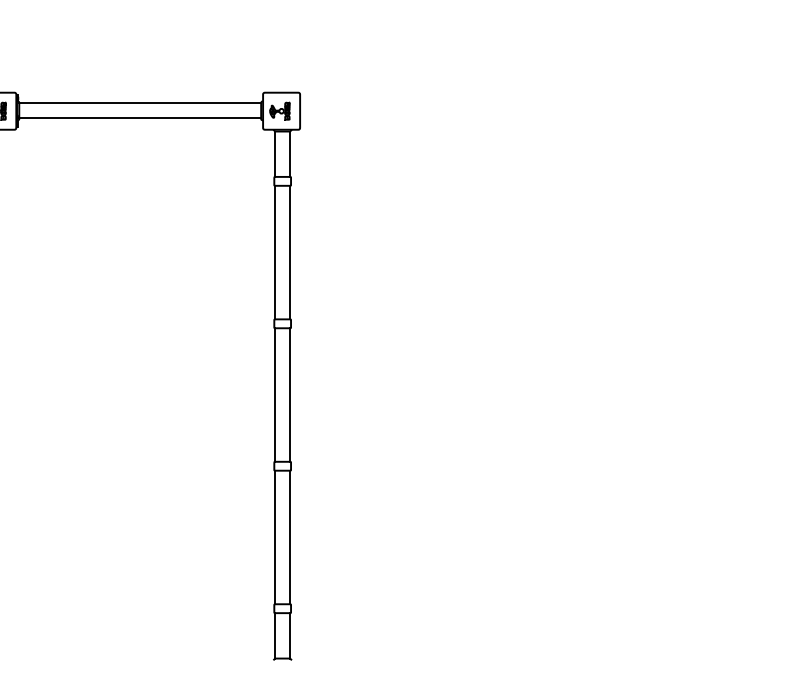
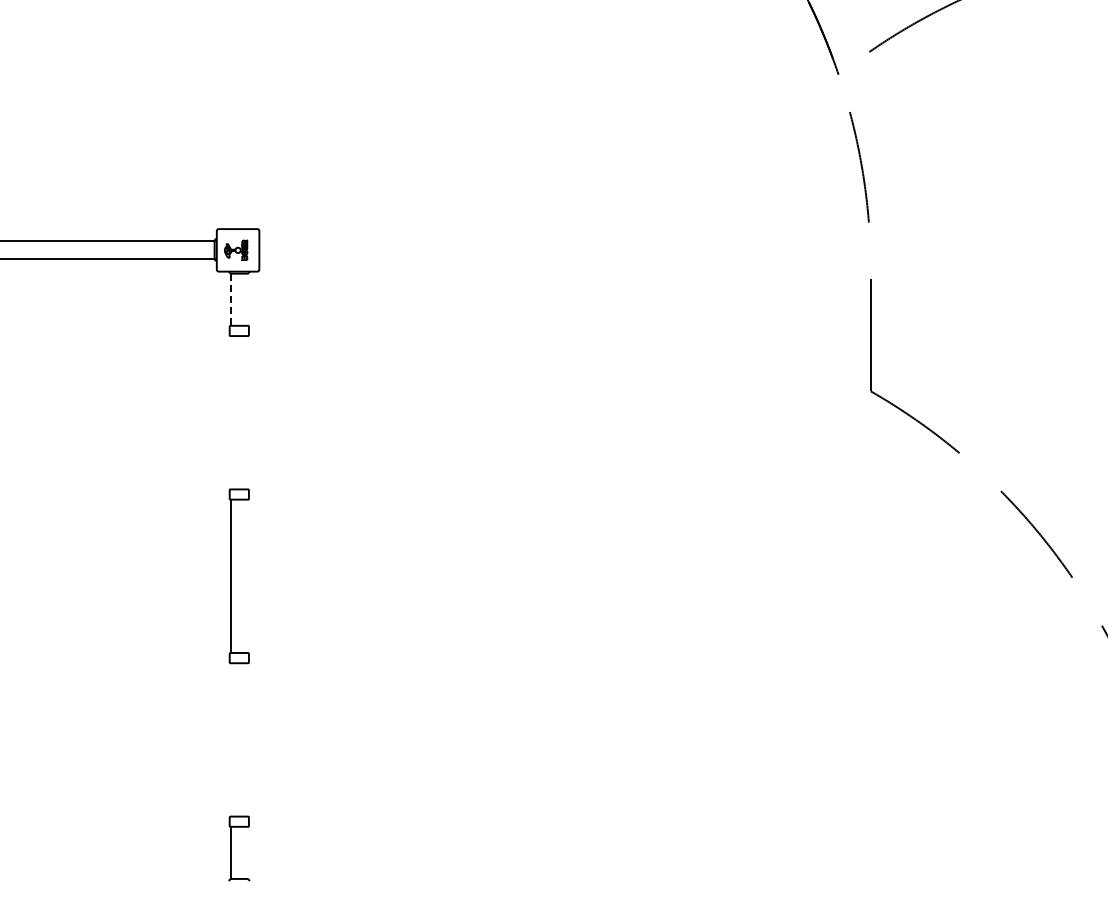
line: (274, 154) -> (230, 300), solid -> dashed
line: (289, 154) -> (247, 299), removed
line: (274, 252) -> (230, 412), removed
line: (289, 252) -> (247, 412), removed
line: (289, 395) -> (247, 576), removed
line: (274, 537) -> (230, 739), removed
line: (289, 537) -> (247, 739), removed
line: (289, 635) -> (247, 852), removed

